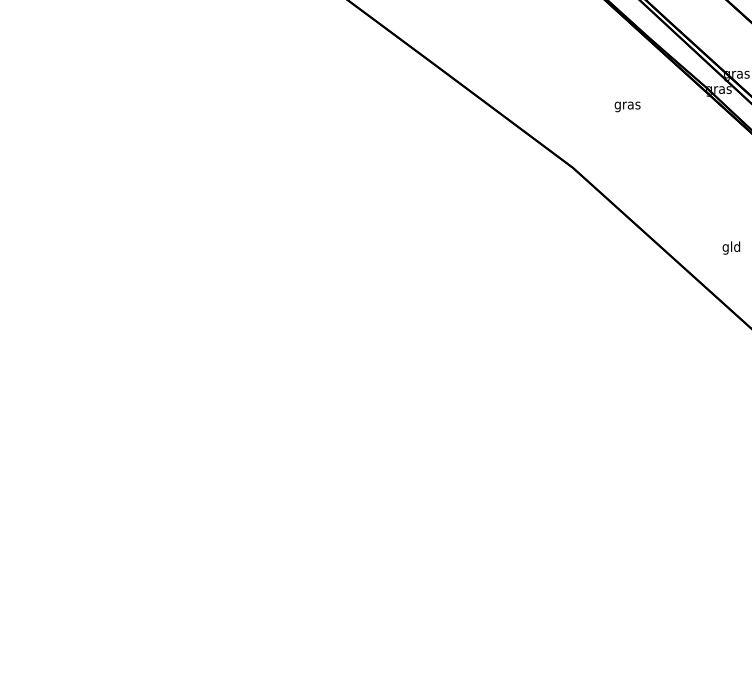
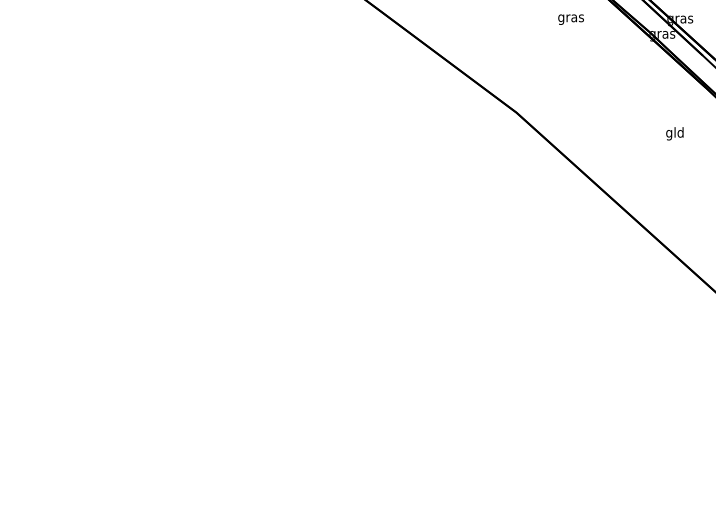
text: (627, 106) -> (570, 19), moved
text: (731, 247) -> (674, 133), moved

